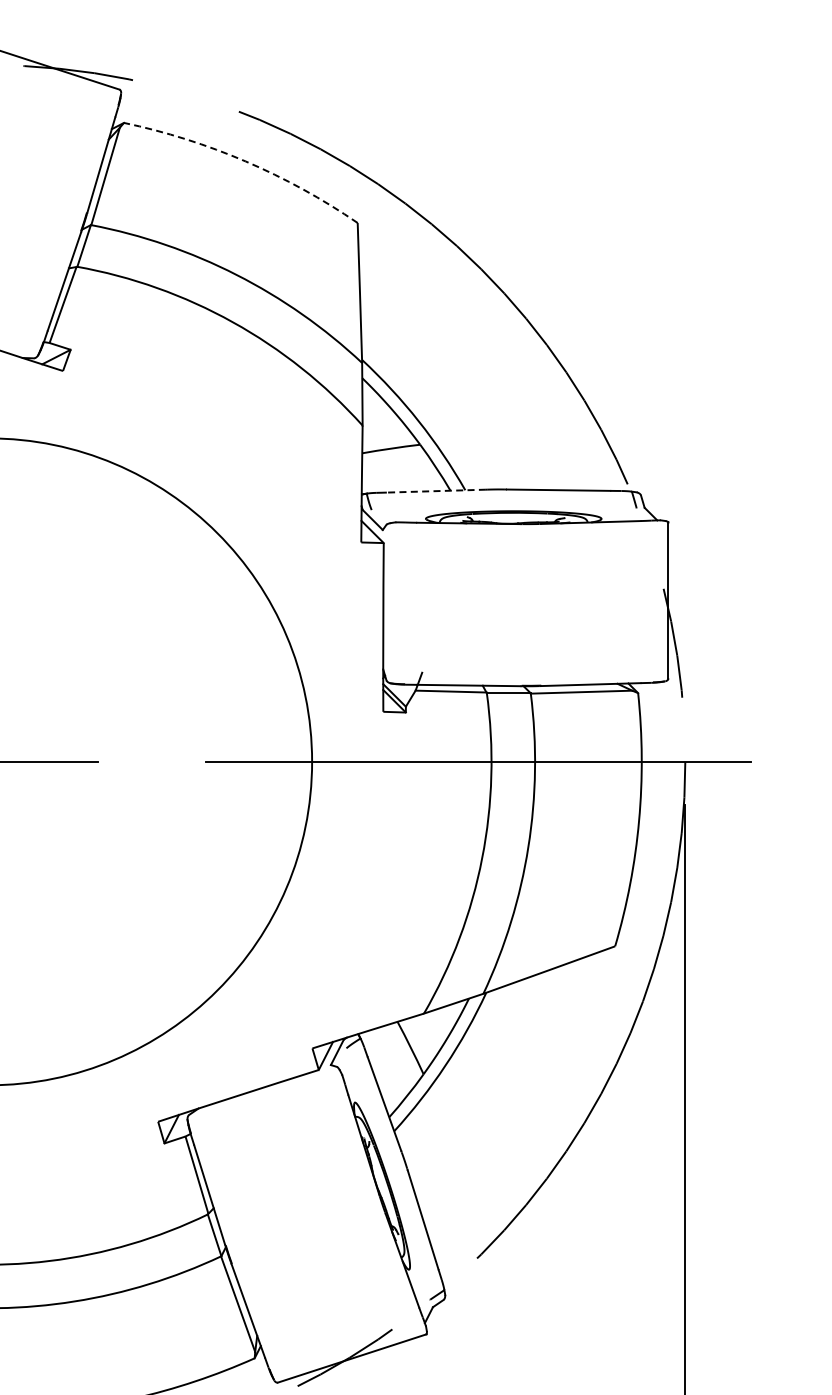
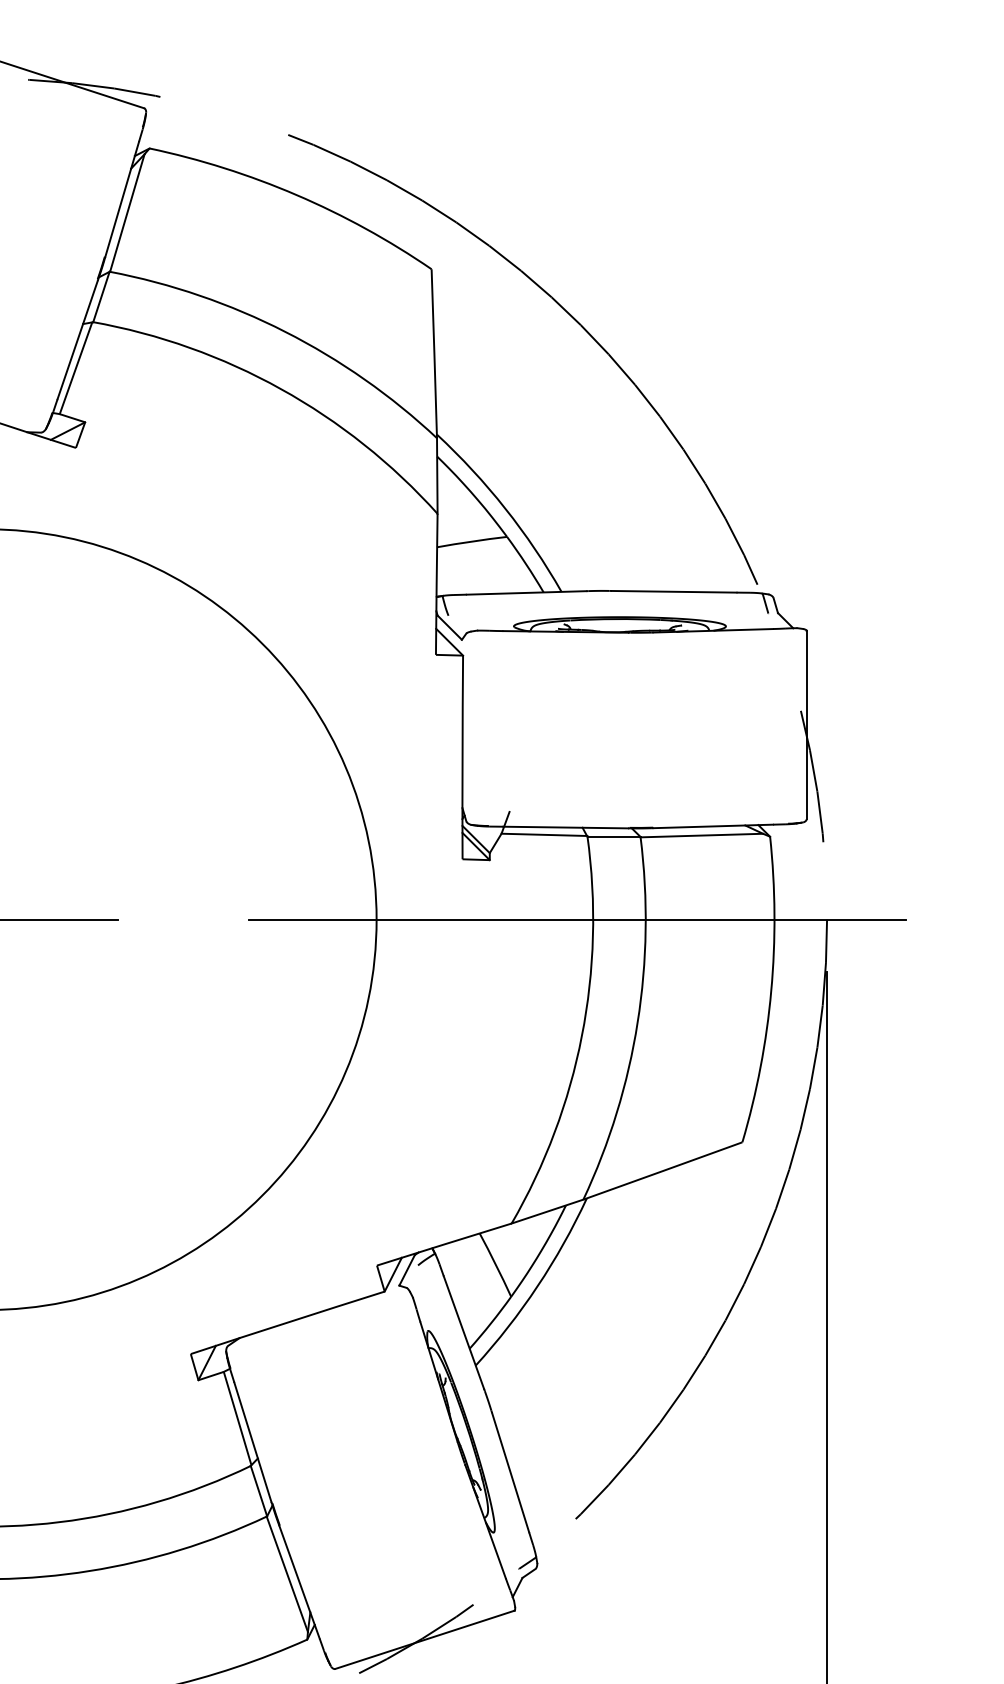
arc: (245, 161) -> (296, 195), dashed -> solid
line: (436, 491) -> (526, 593), dashed -> solid

